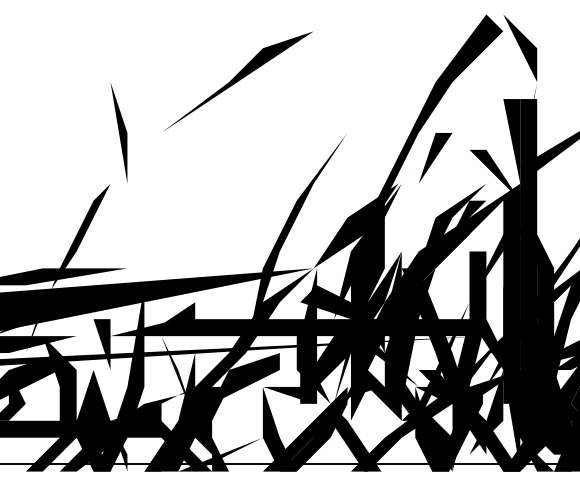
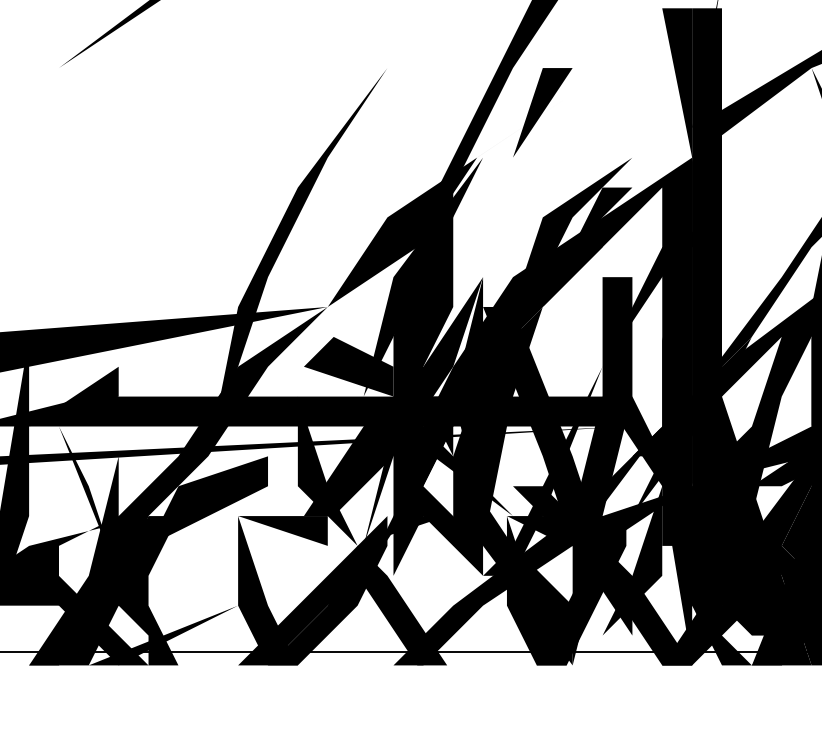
fill: (511, 267) -> (676, 305), removed
fill: (308, 335) -> (318, 425), removed

